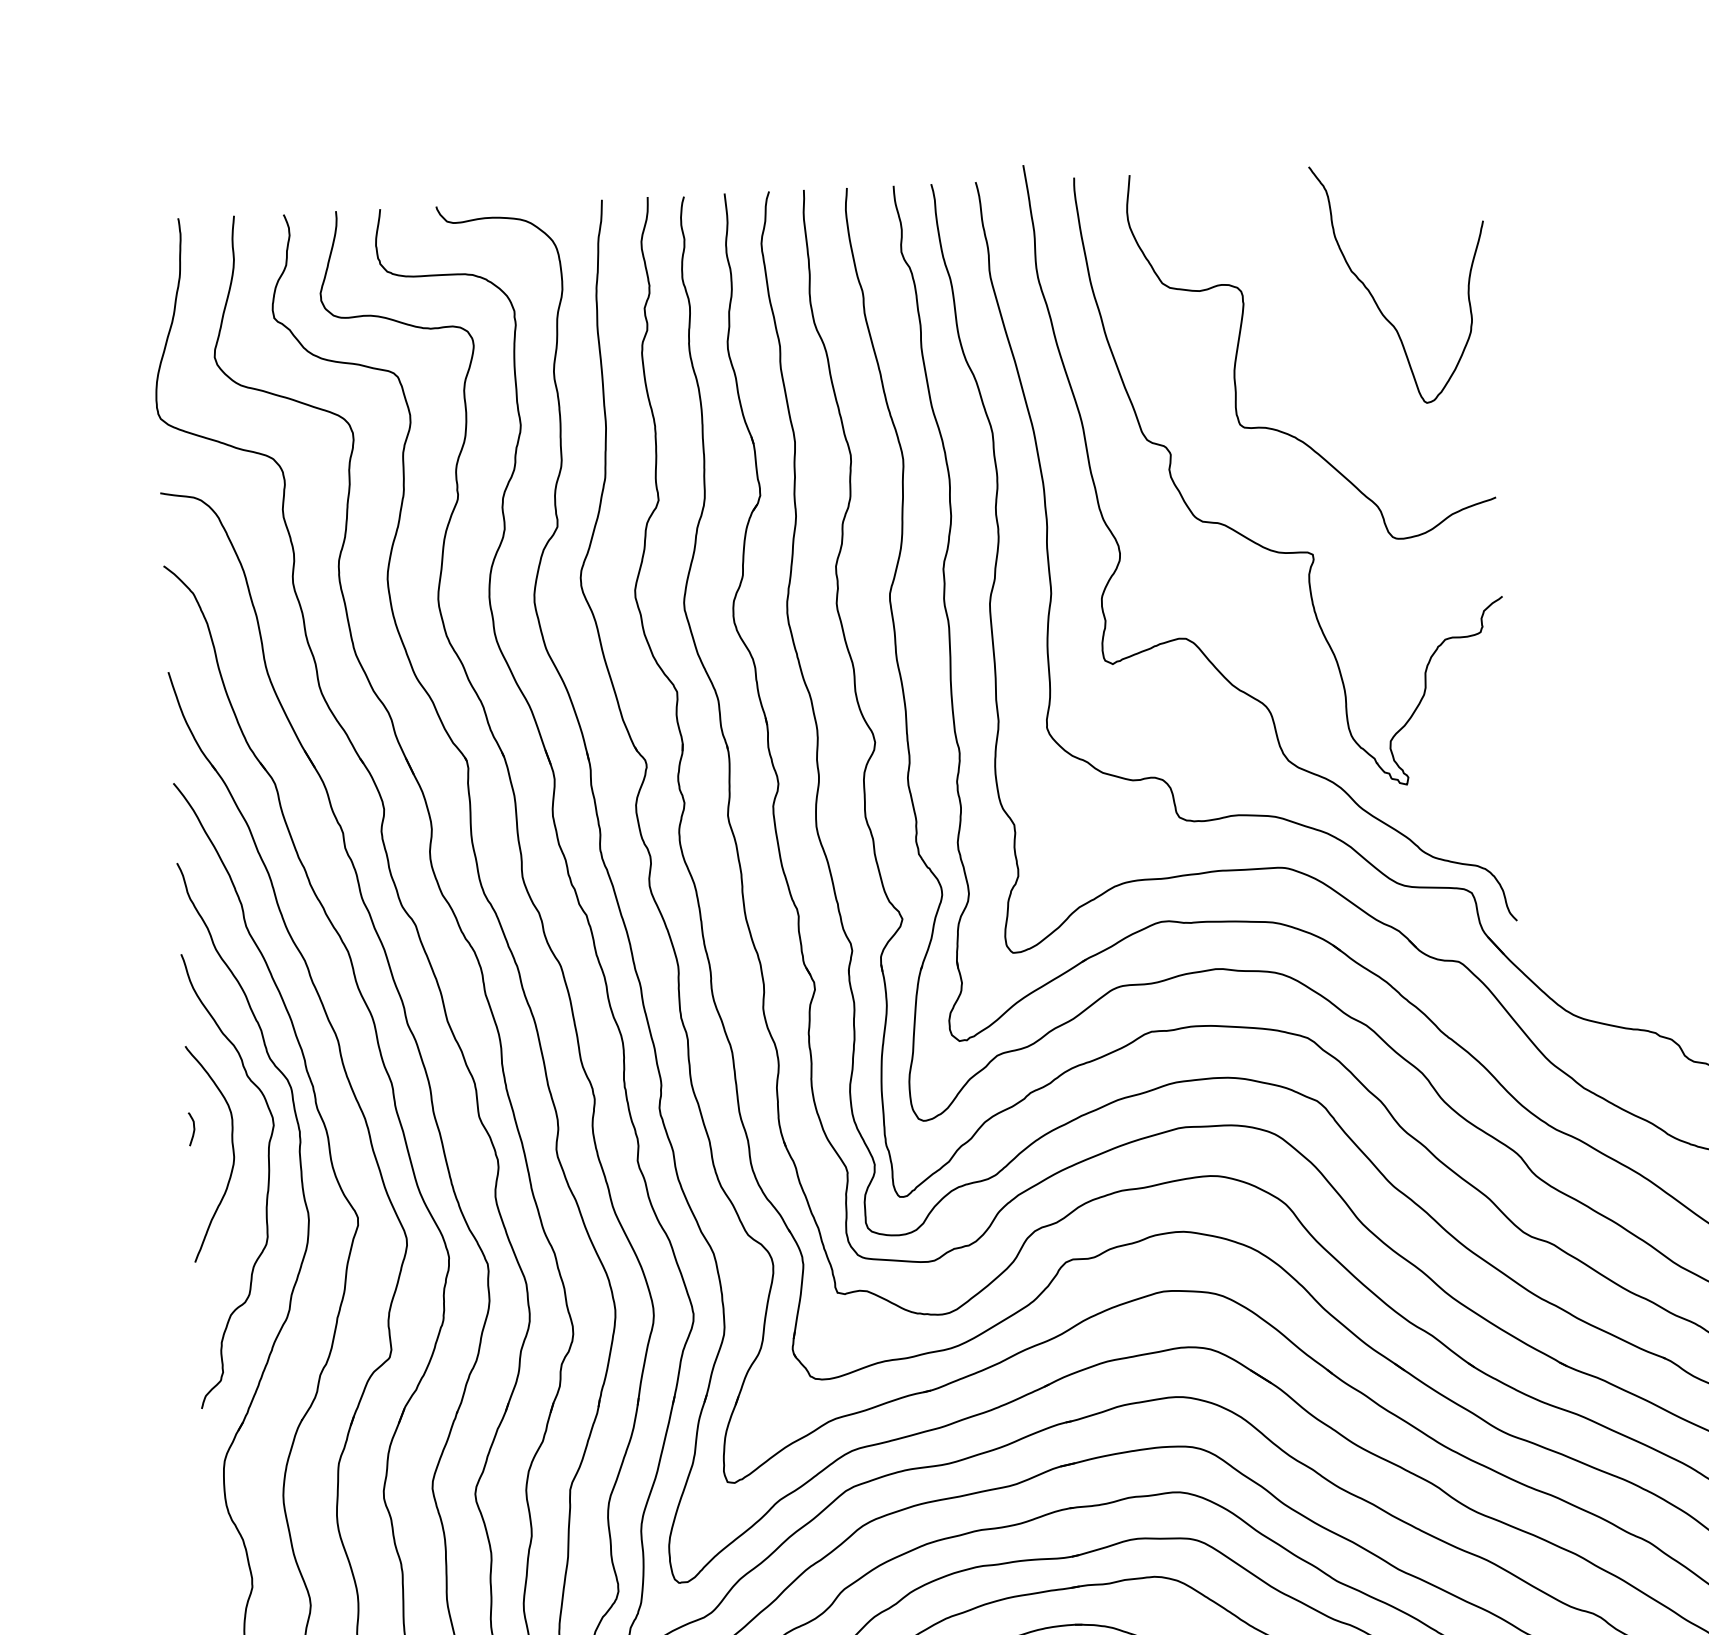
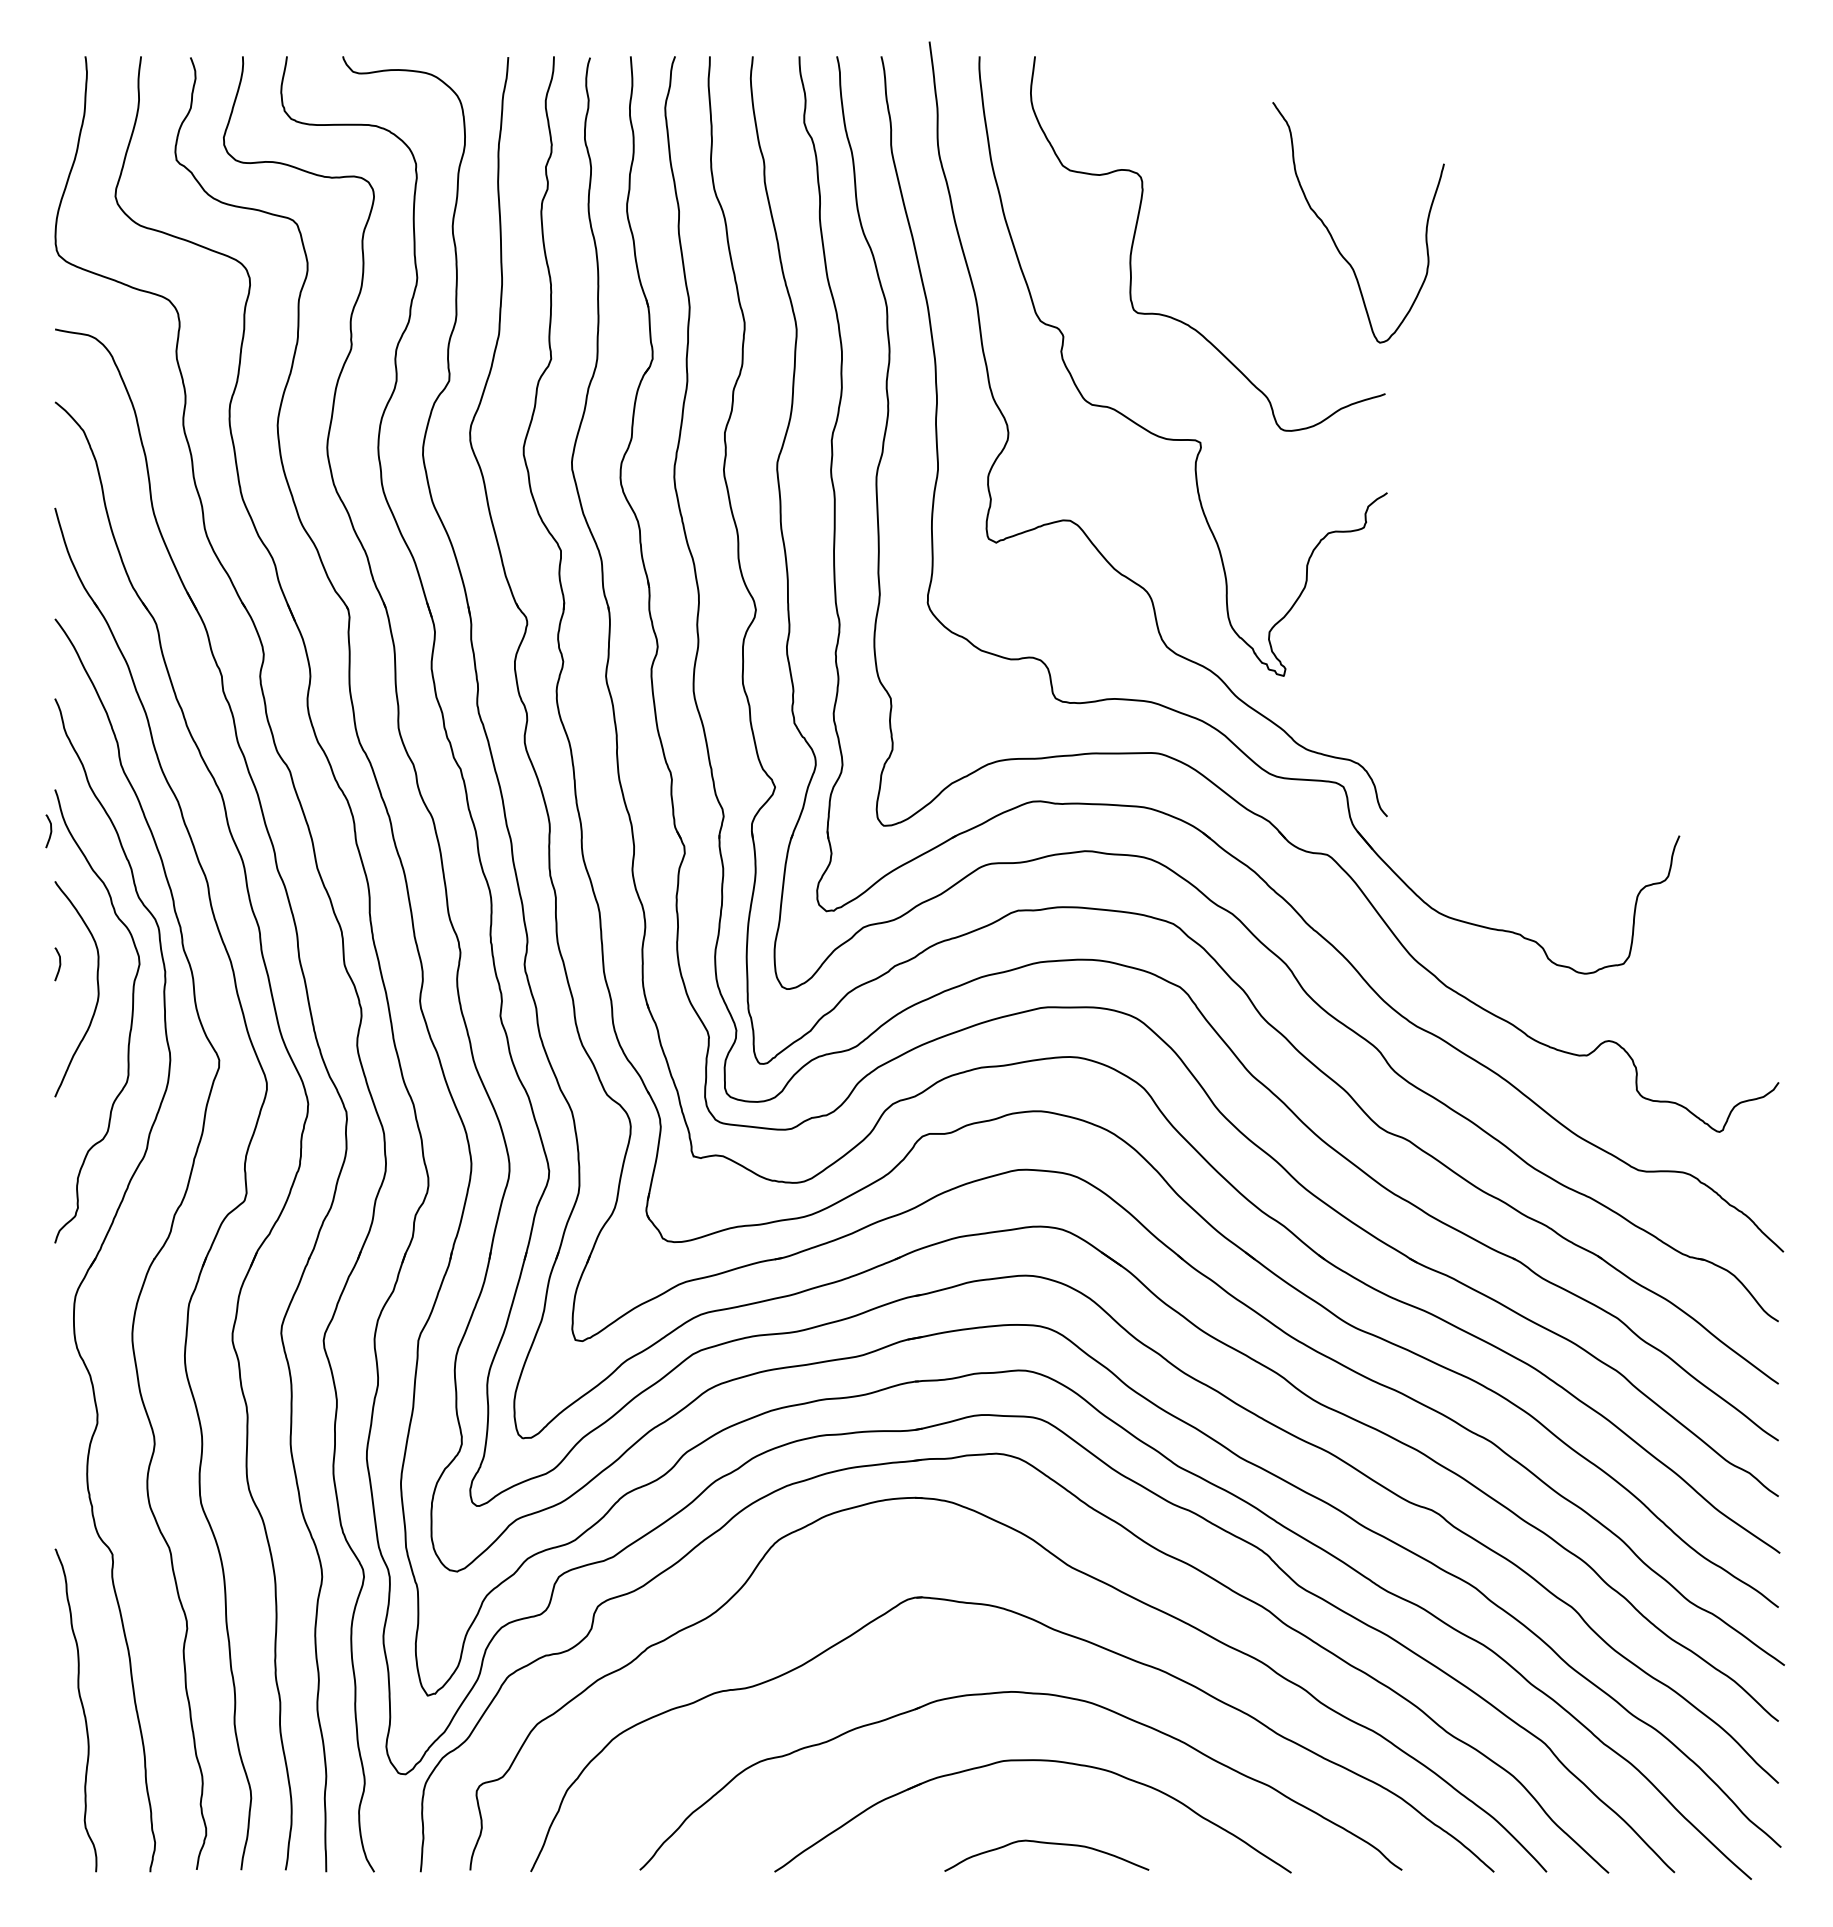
curve: (1374, 298) -> (1332, 236), moved
curve: (178, 996) -> (50, 831), added

